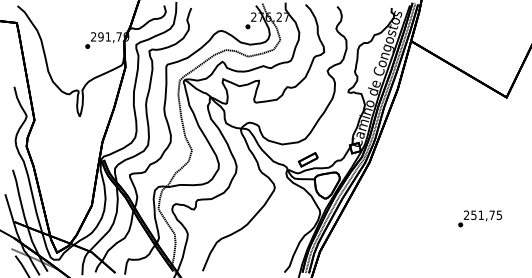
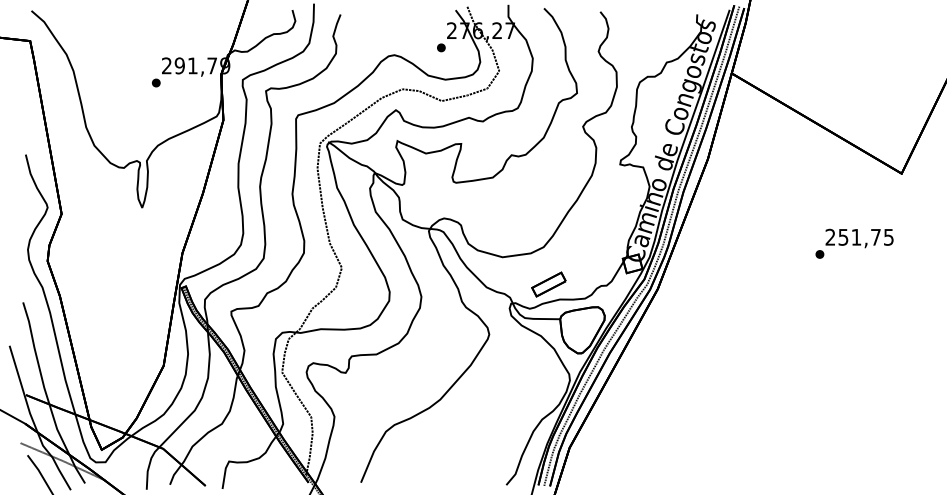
text: (479, 218) -> (853, 243), moved

